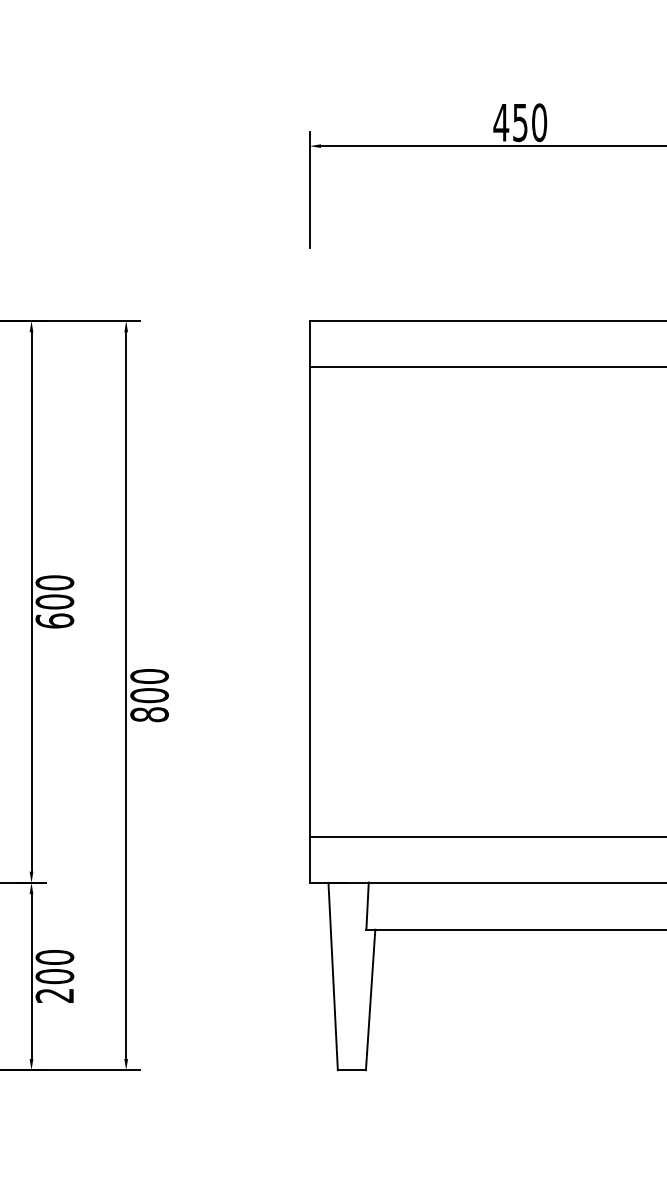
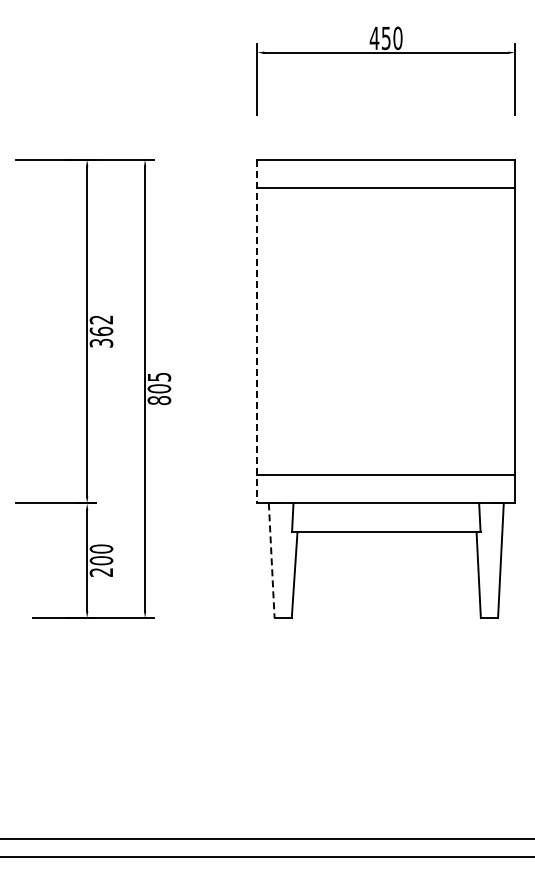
text: (54, 601) -> (101, 331), 600 -> 362
line: (309, 601) -> (257, 331), solid -> dashed
text: (149, 675) -> (159, 376), 800 -> 805
line: (332, 977) -> (271, 561), solid -> dashed

